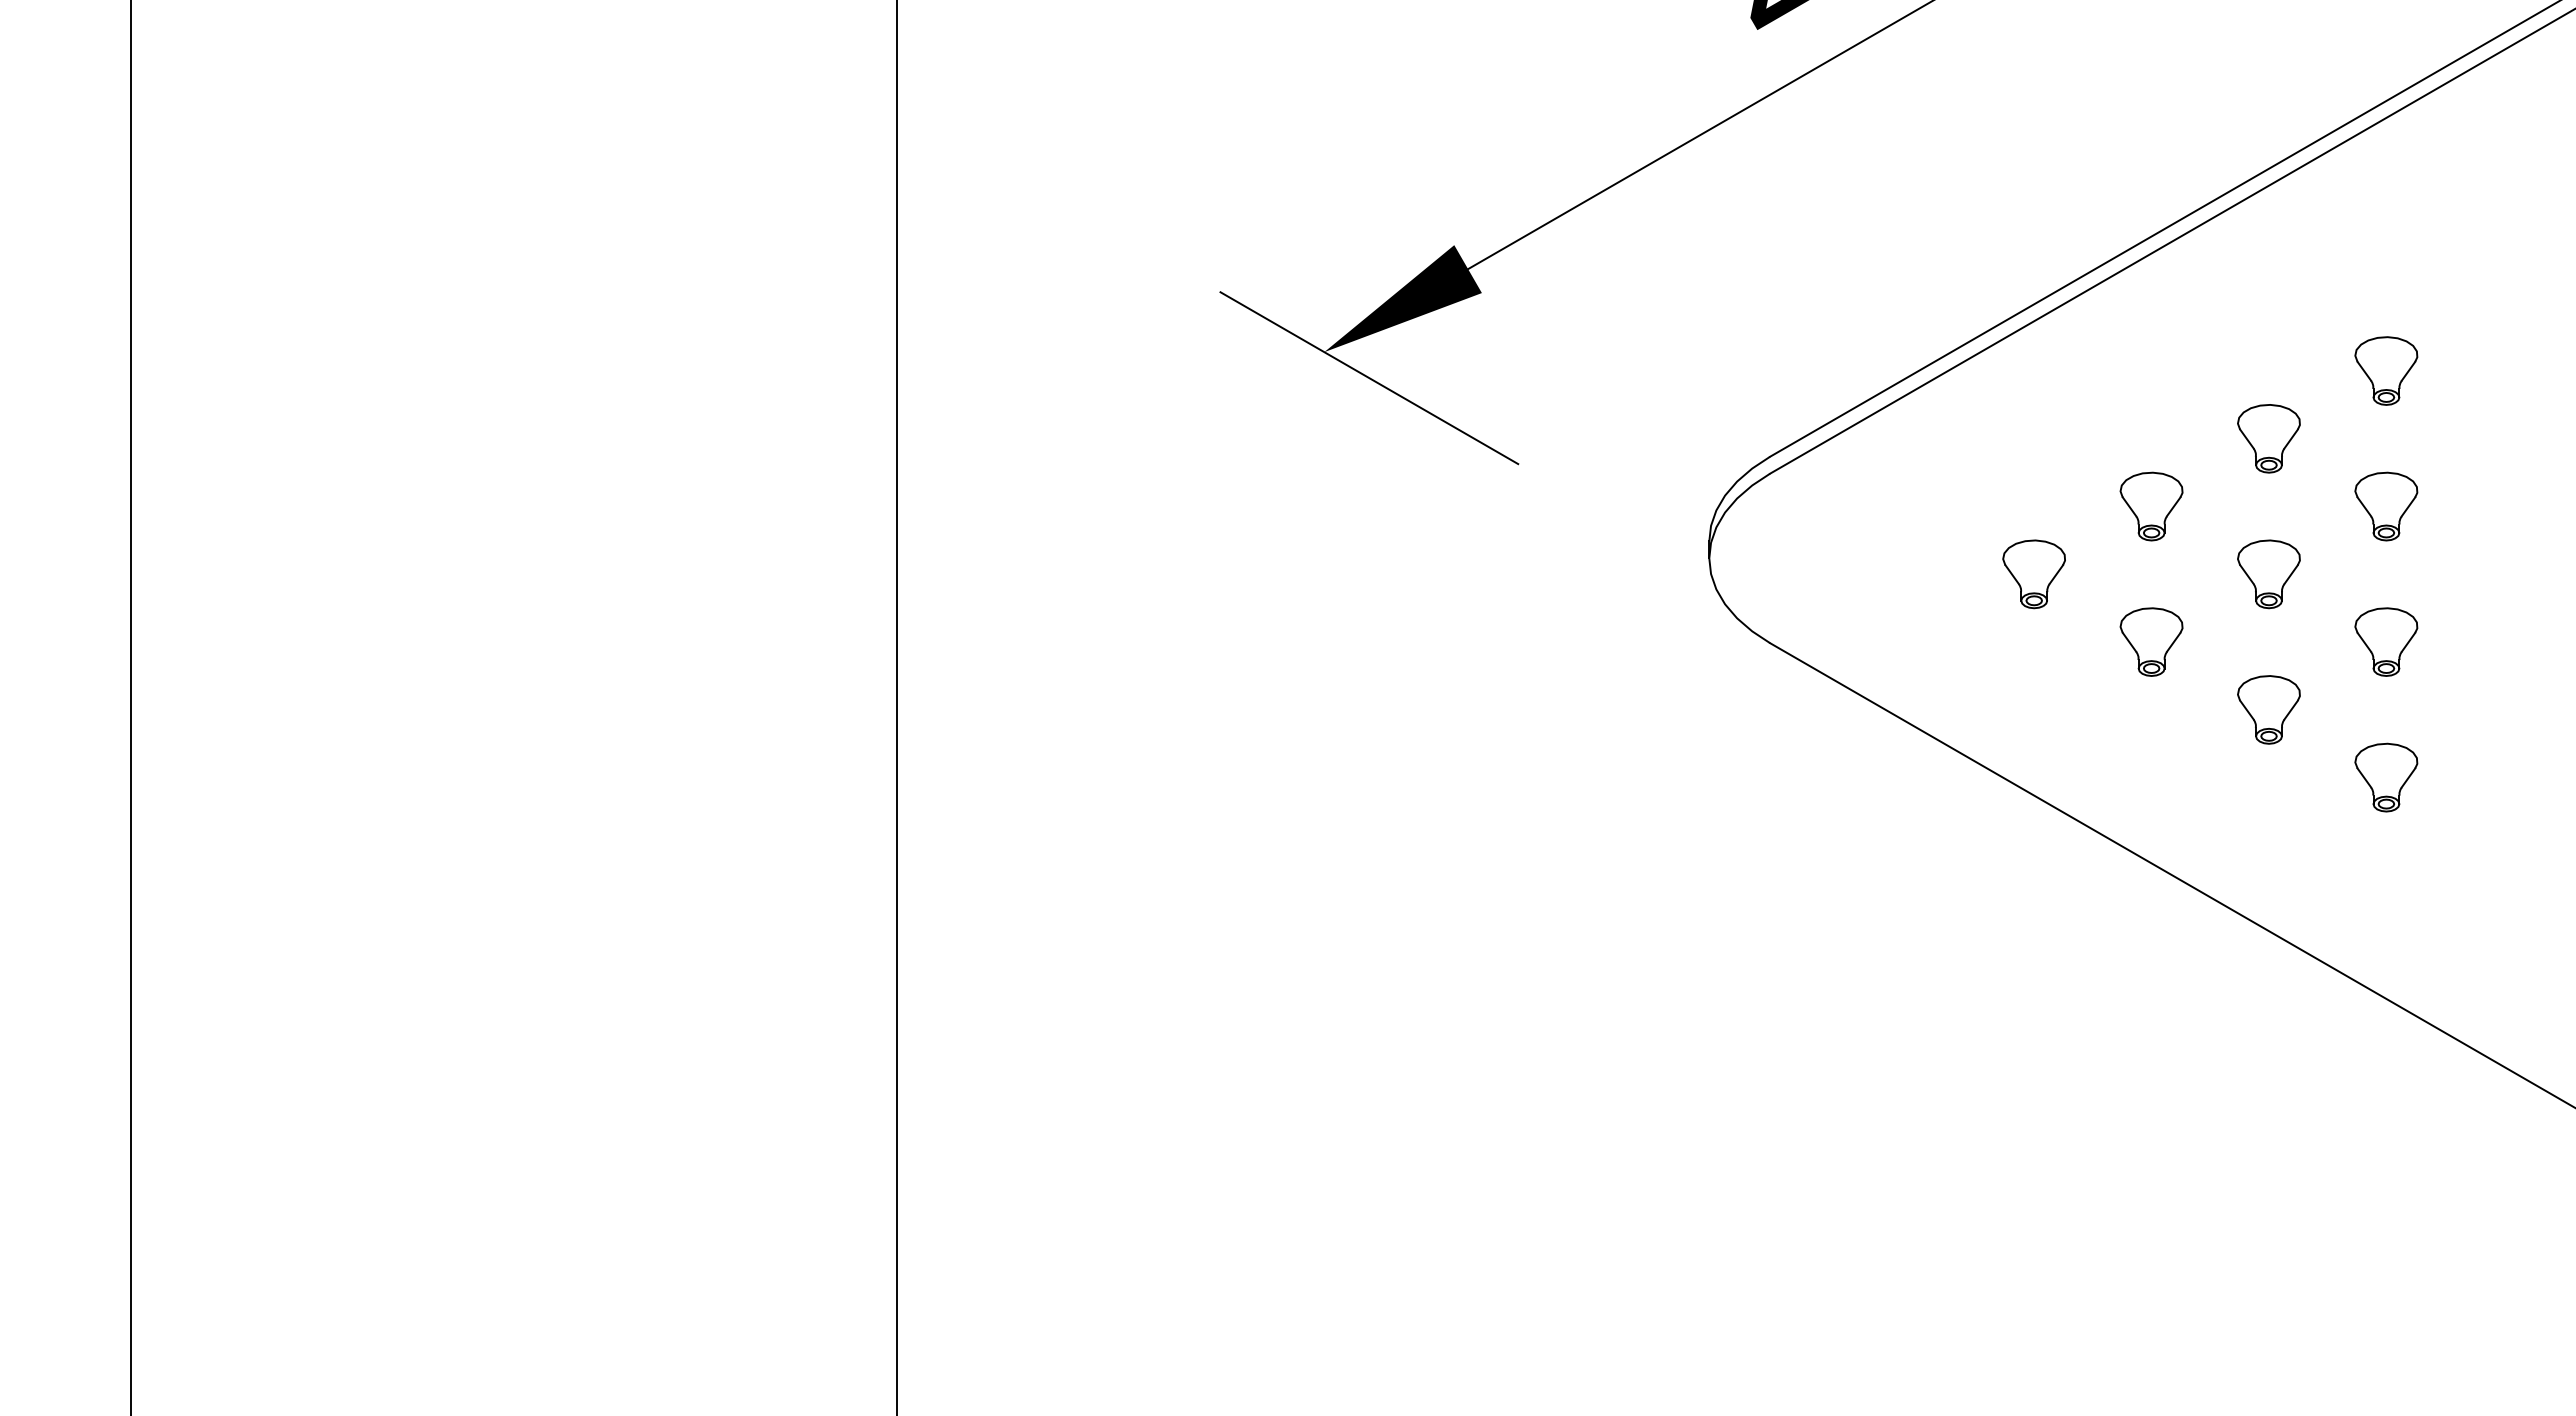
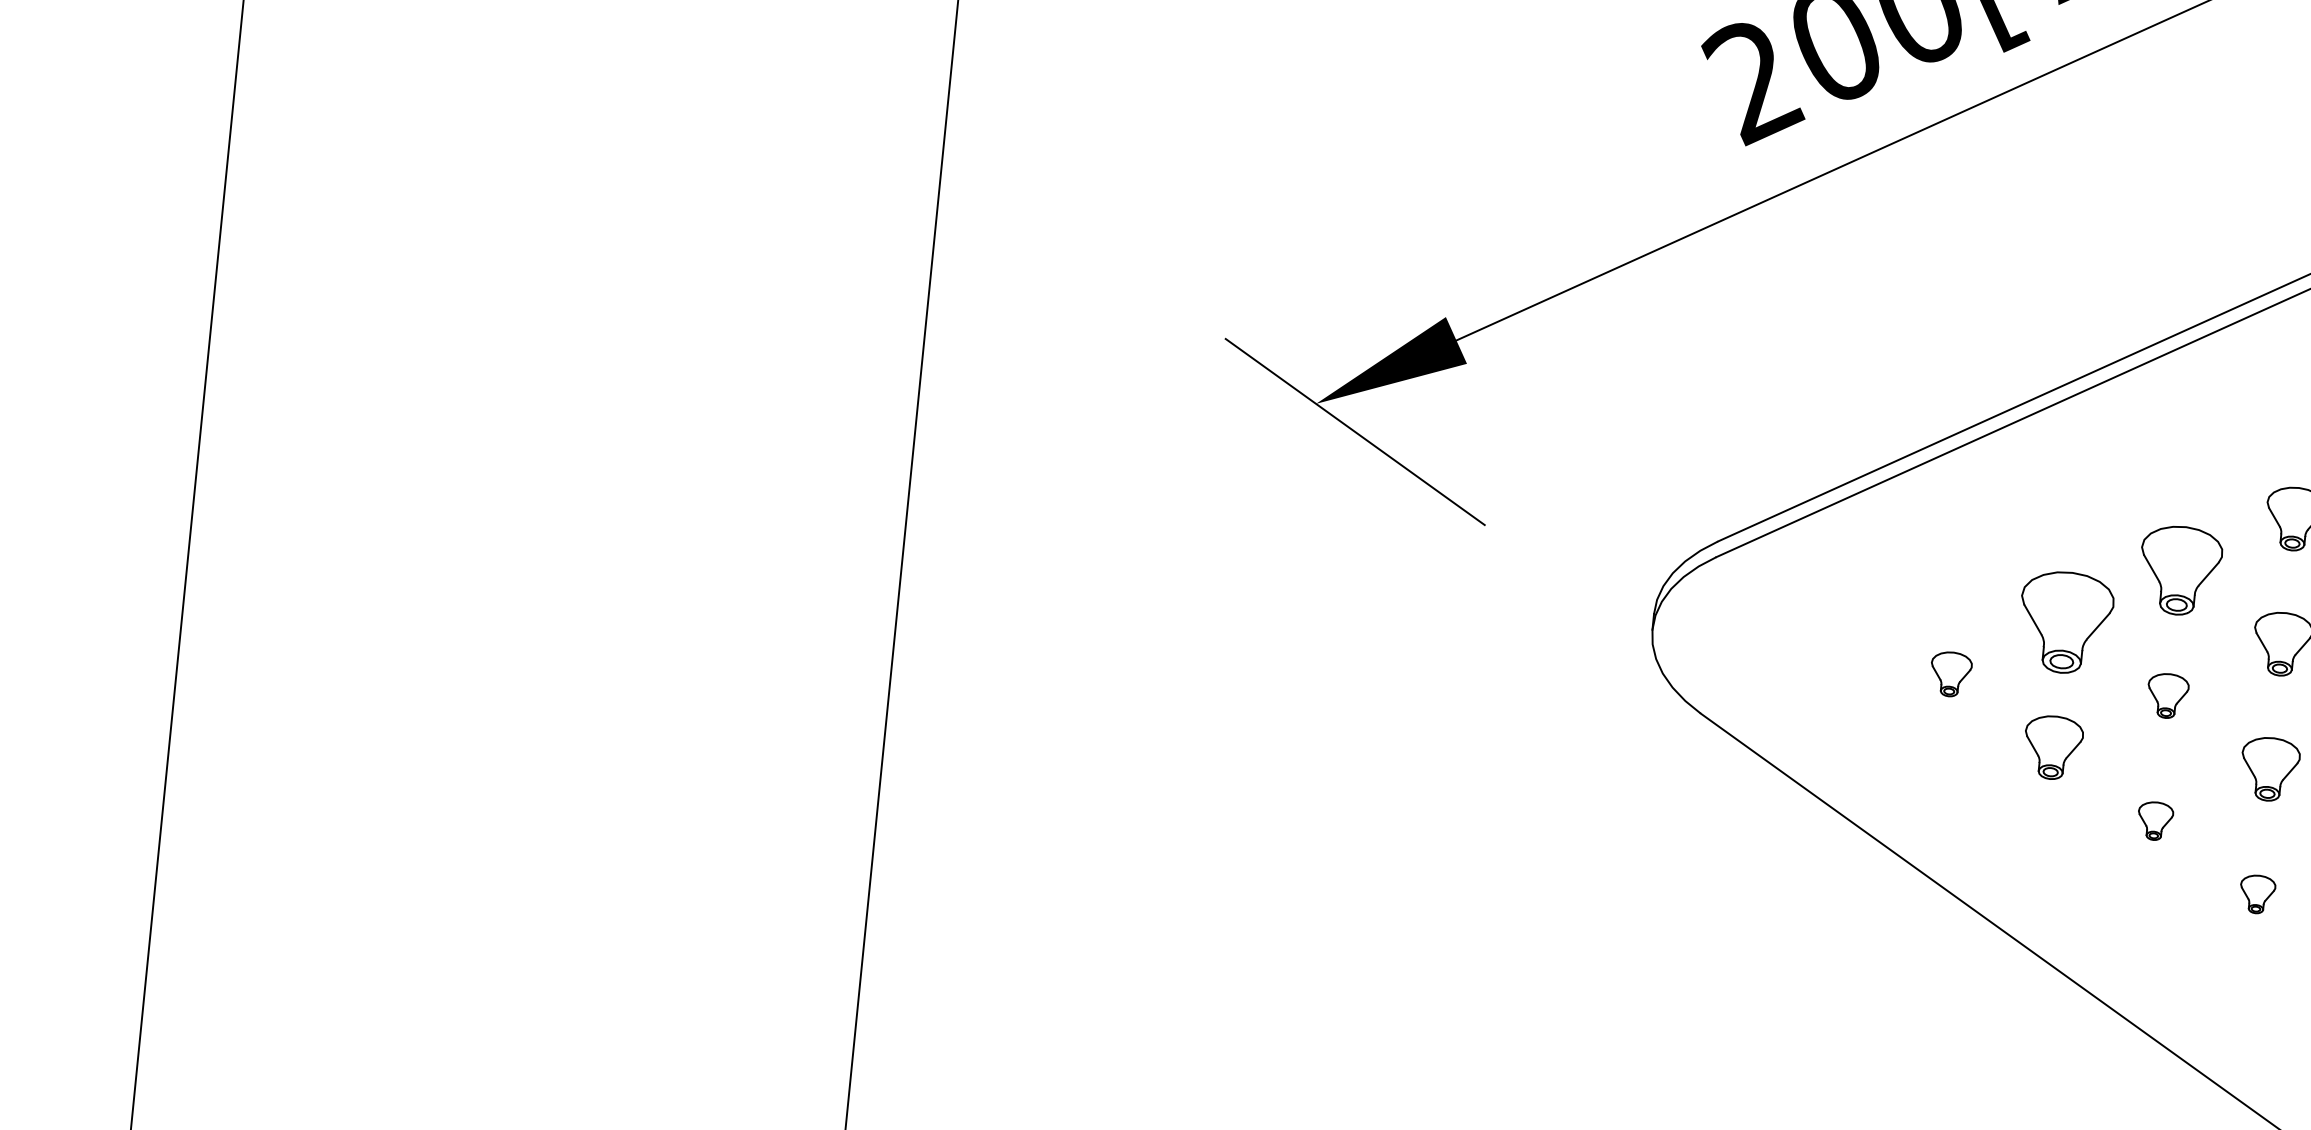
part: (2268, 438) -> (2179, 570), size x1.4
part: (2151, 506) -> (2065, 622), size x1.6
part: (2033, 574) -> (1950, 674), size x0.7
part: (2268, 574) -> (2167, 696), size x0.7
part: (2268, 709) -> (2154, 820), size x0.6
part: (2386, 777) -> (2257, 894), size x0.6

